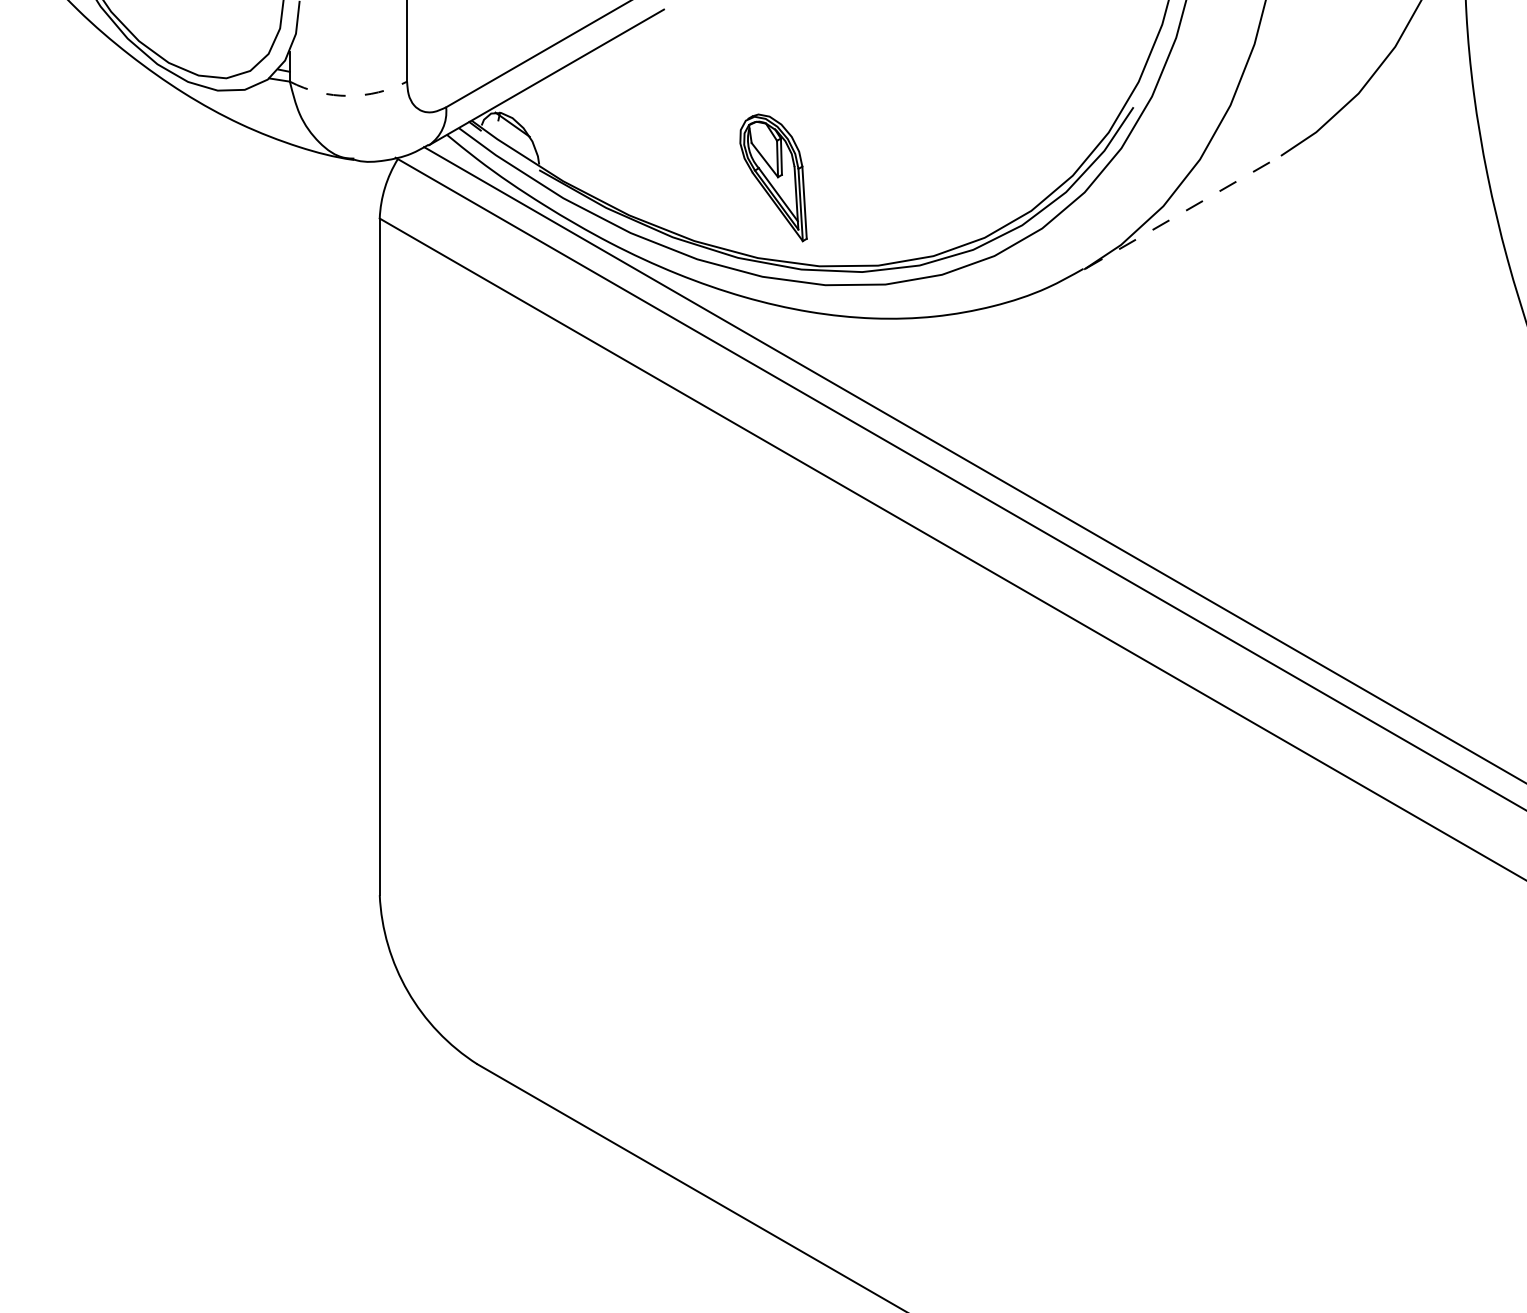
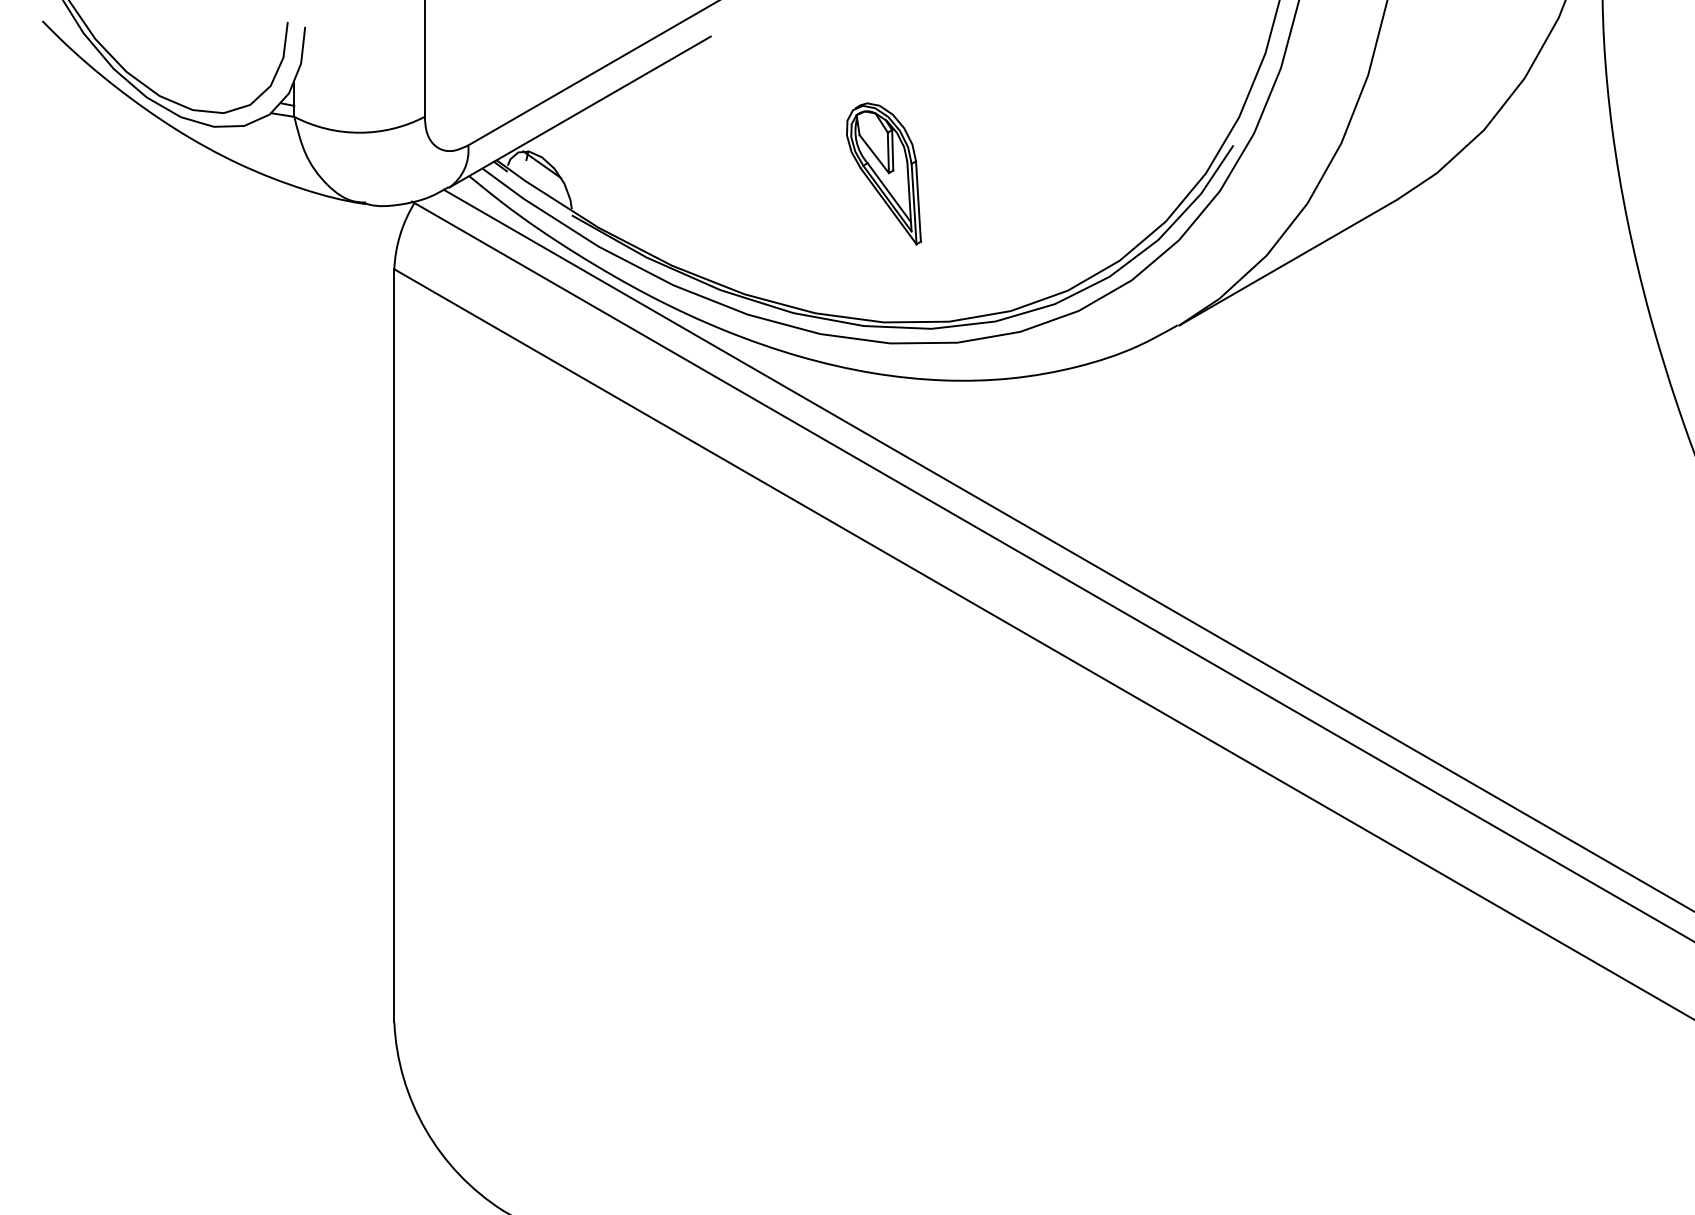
arc: (348, 95) -> (359, 132), dashed -> solid
part: (773, 177) -> (883, 173), moved
line: (1183, 212) -> (1289, 262), dashed -> solid

